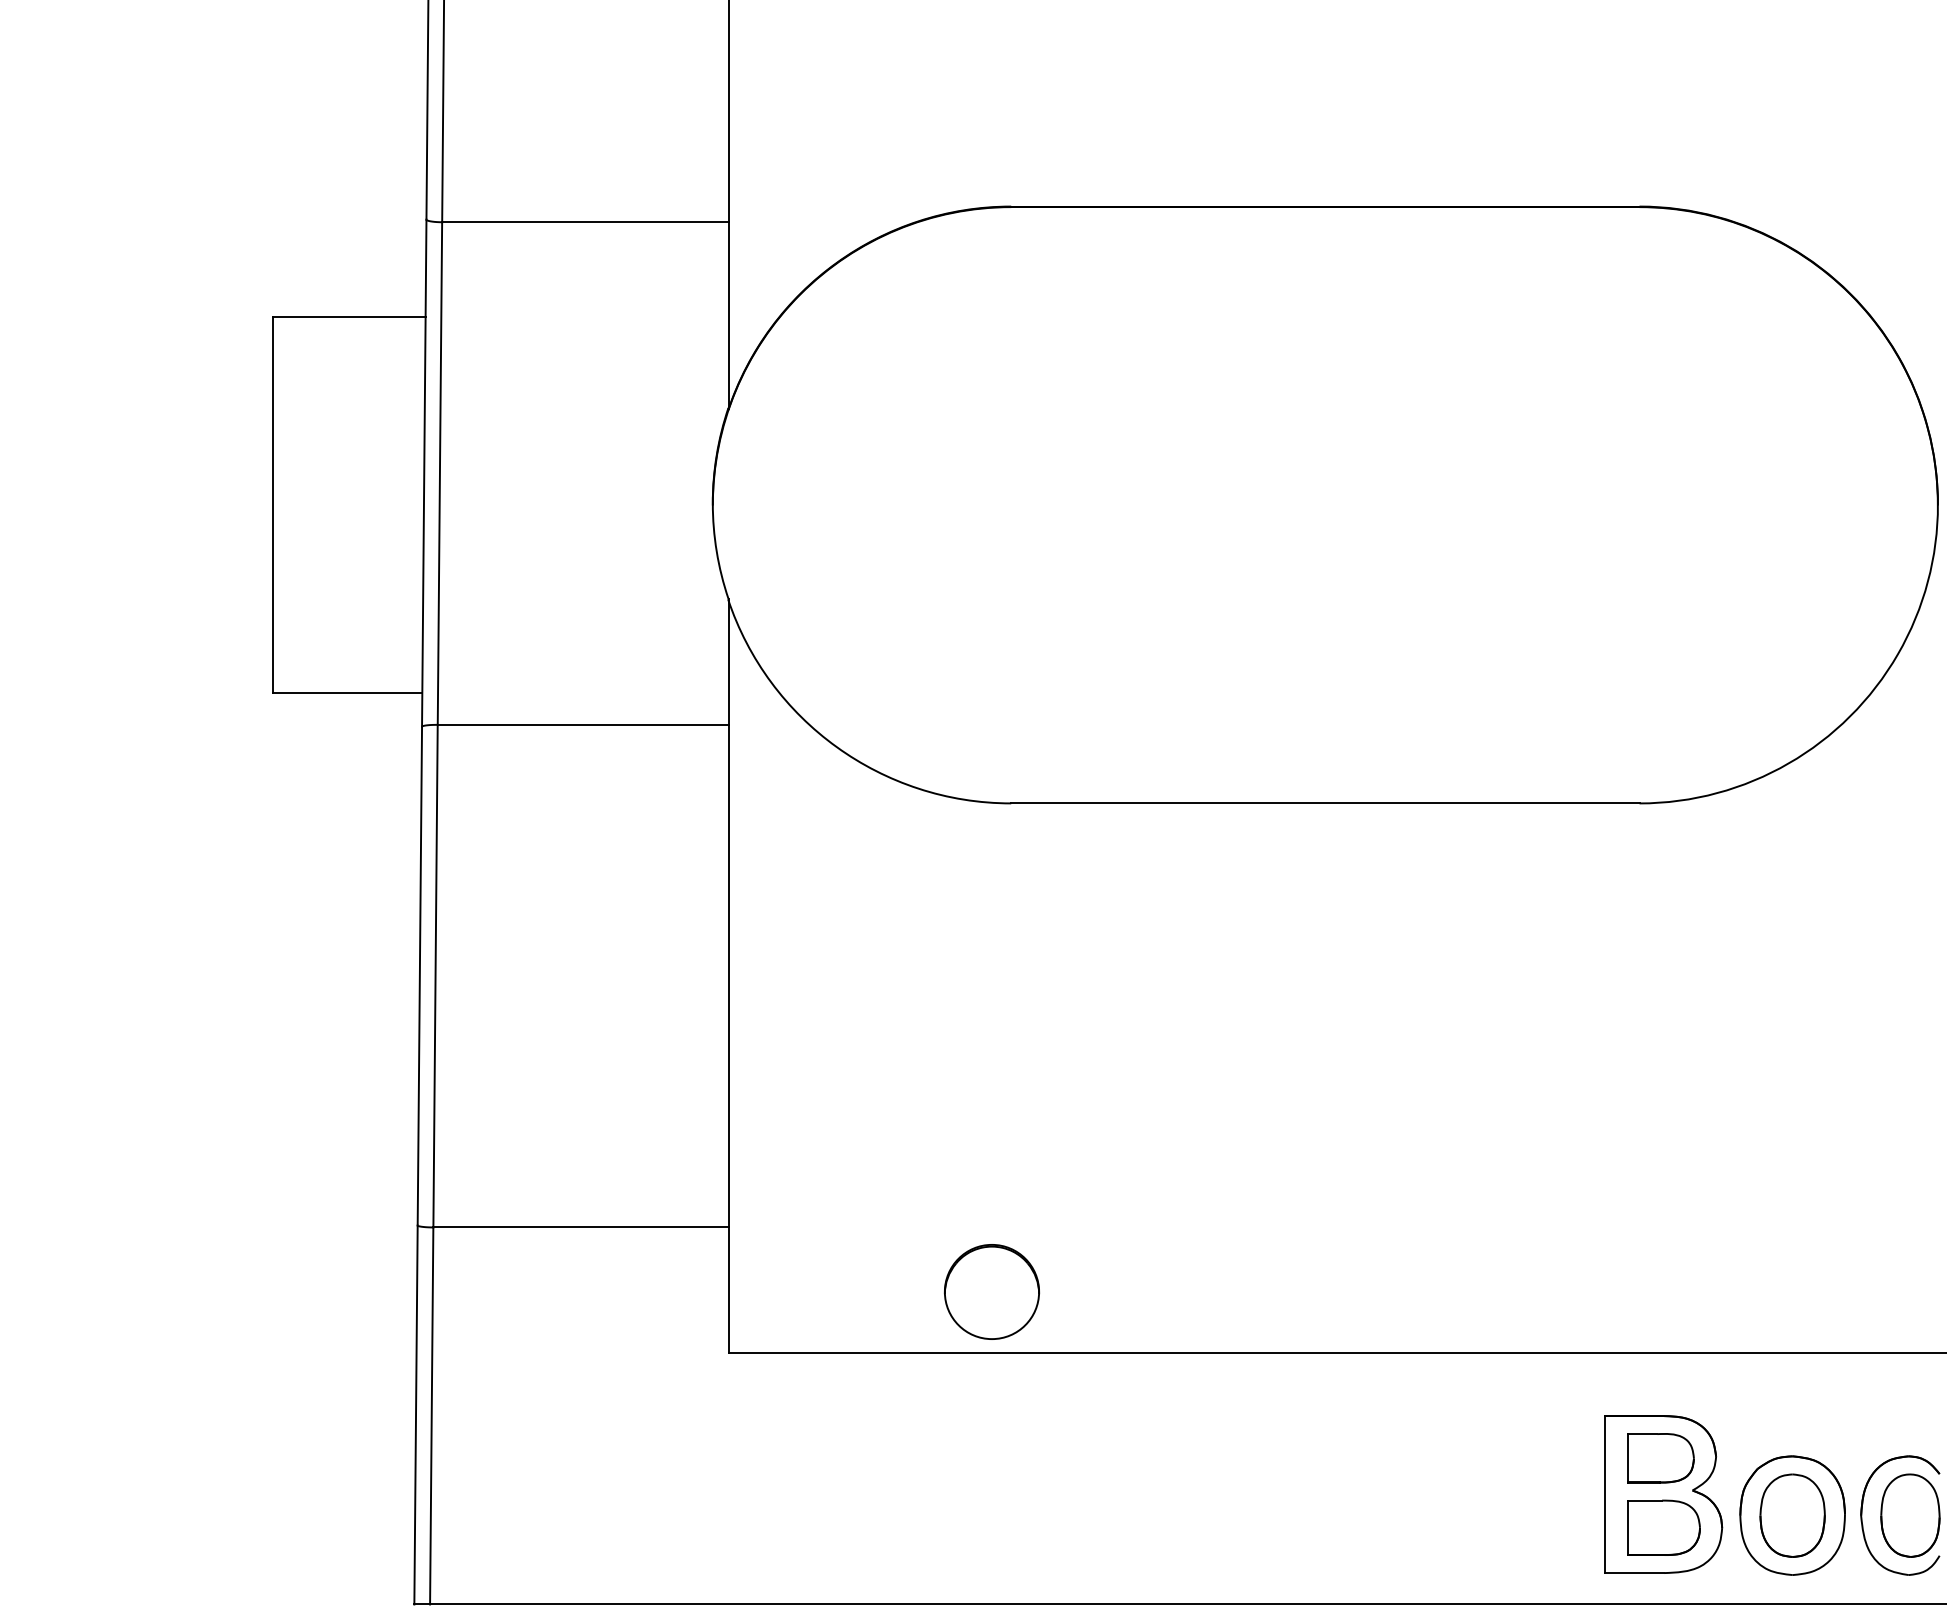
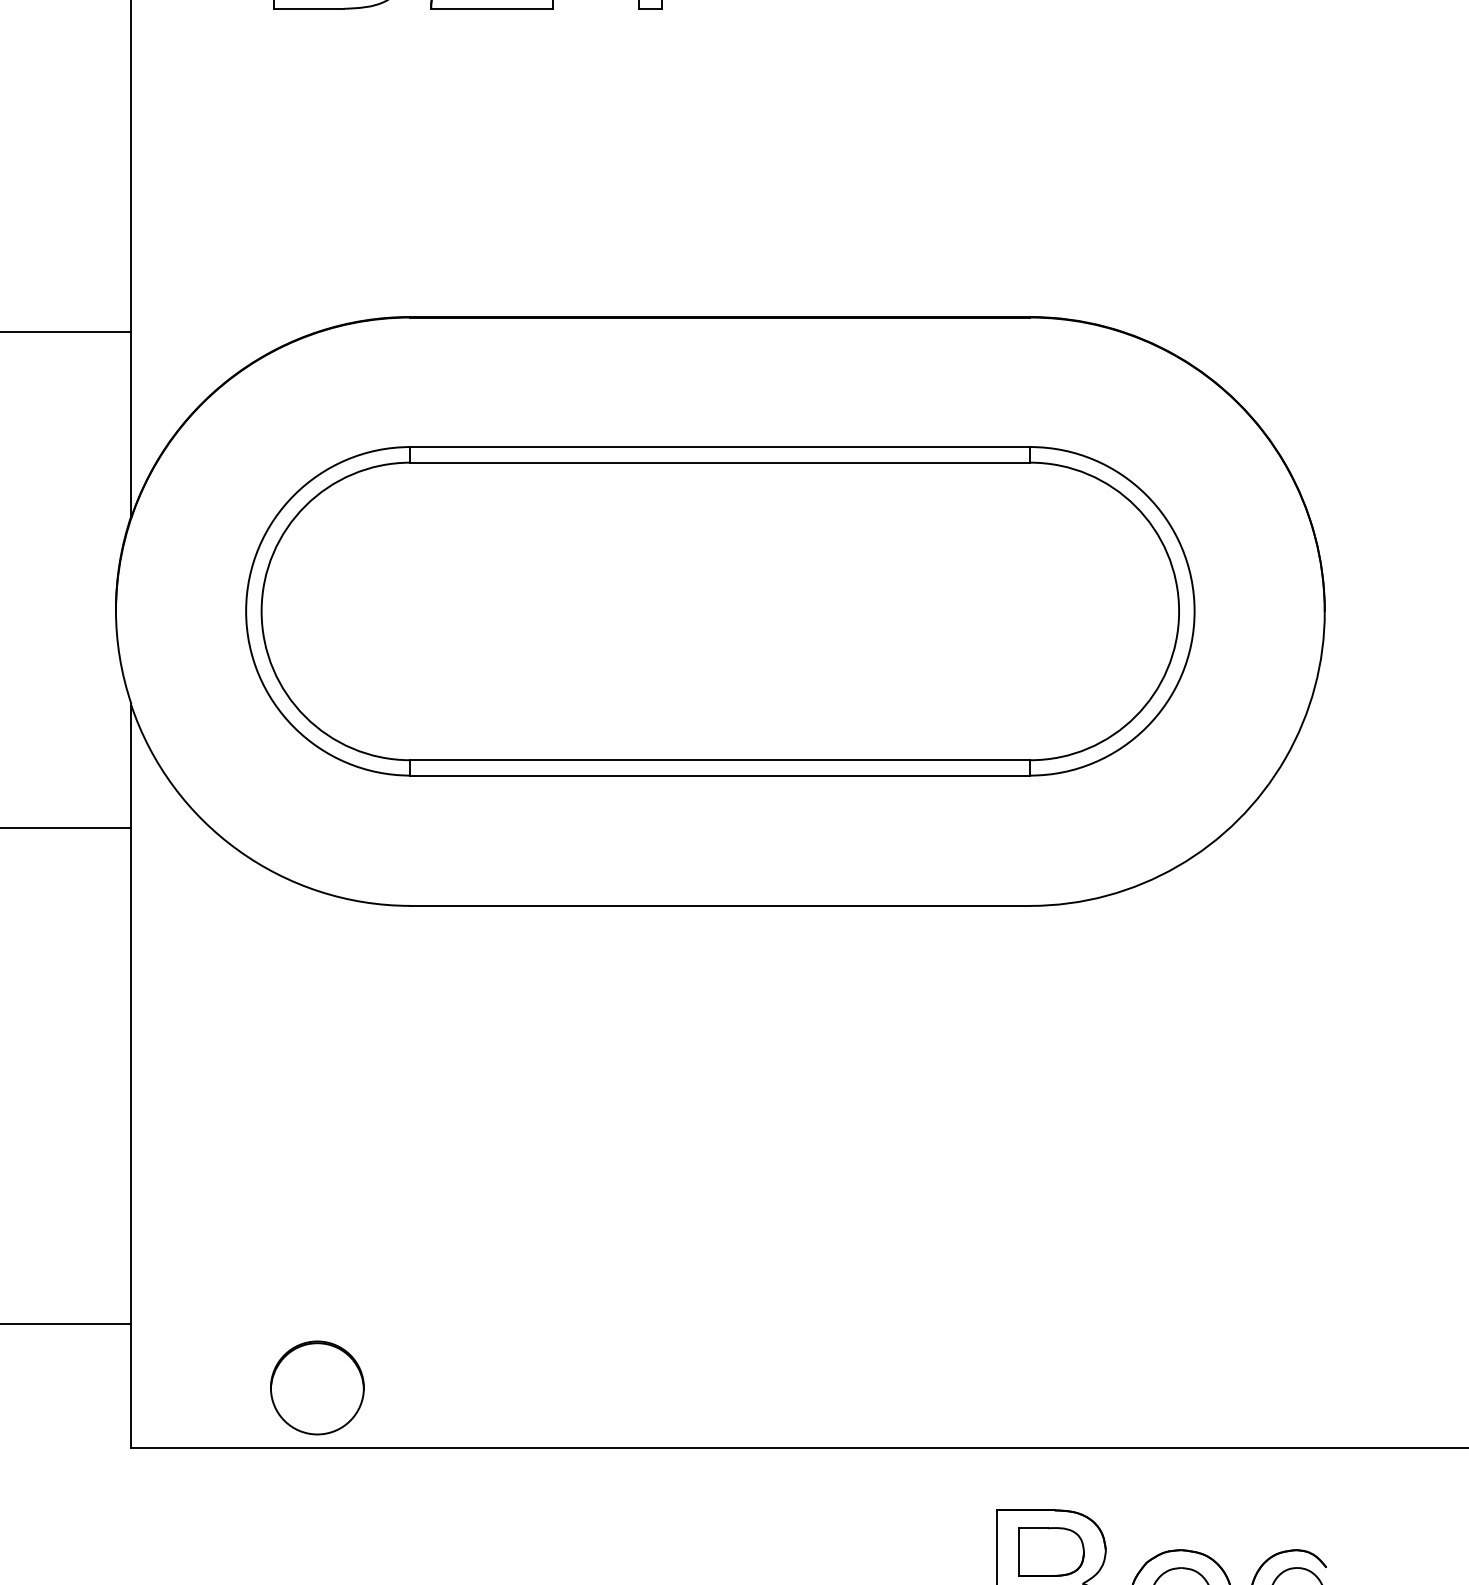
part: (1324, 504) -> (719, 610), added
circle: (991, 1291) -> (316, 1387), moved

